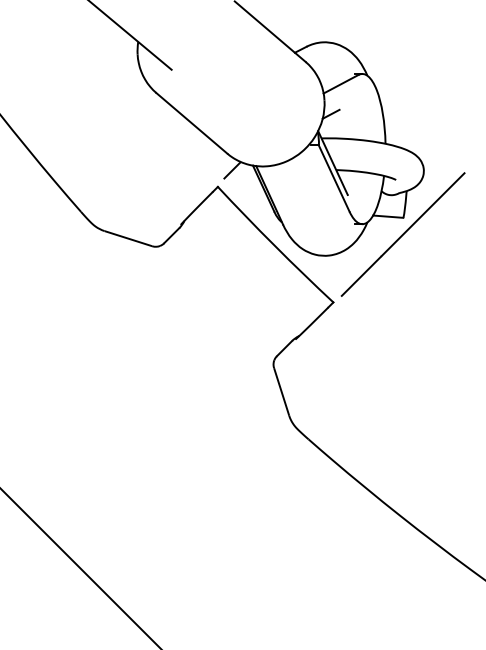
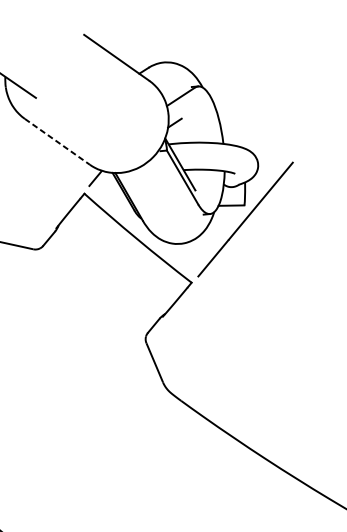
line: (191, 123) -> (57, 141), solid -> dashed

